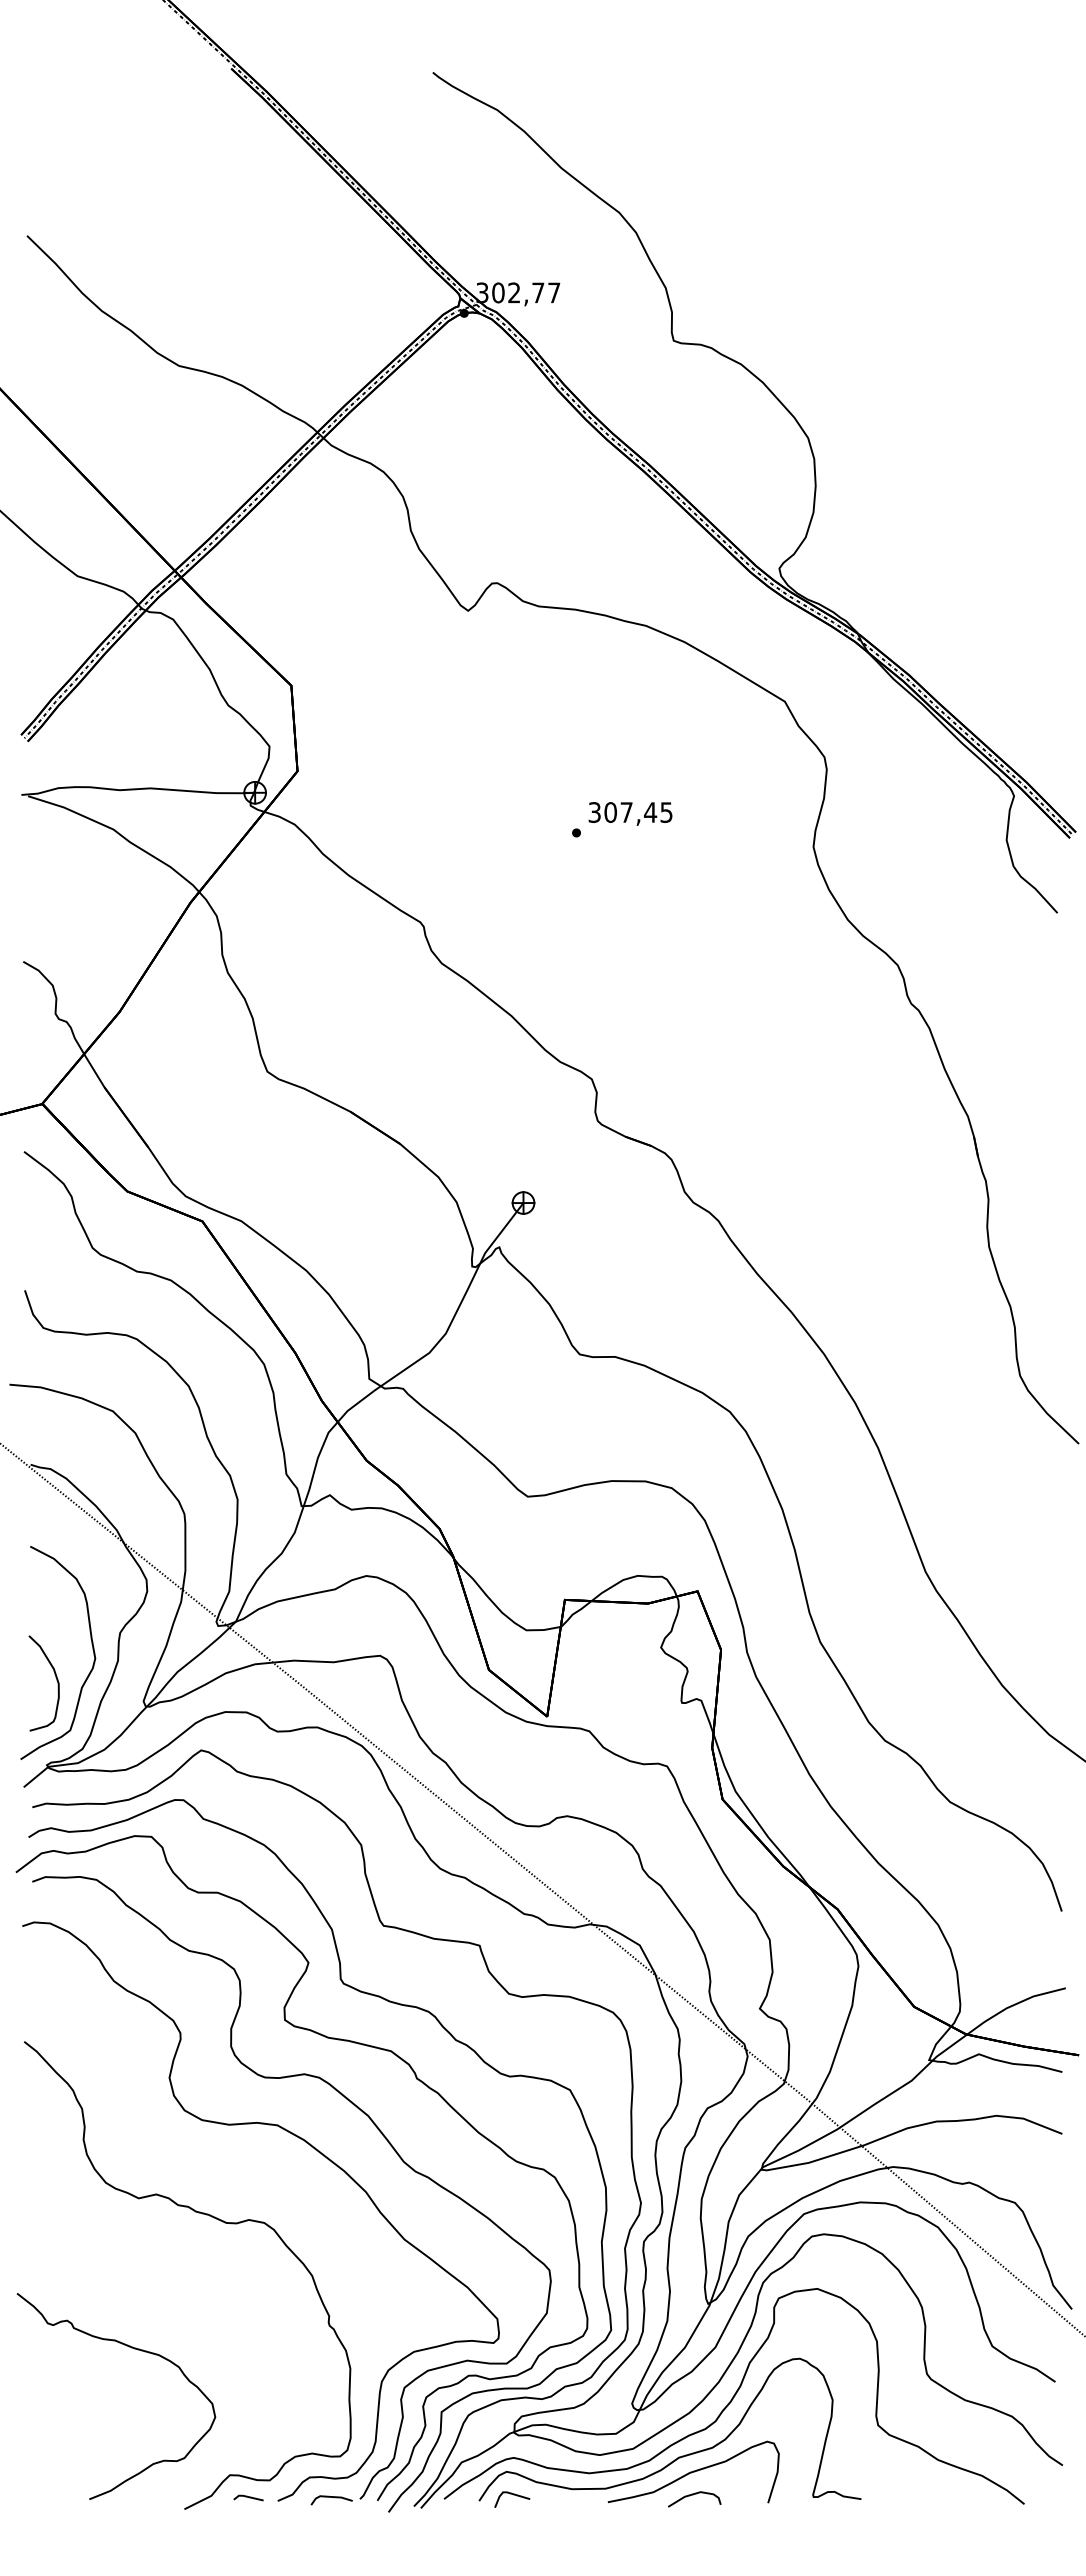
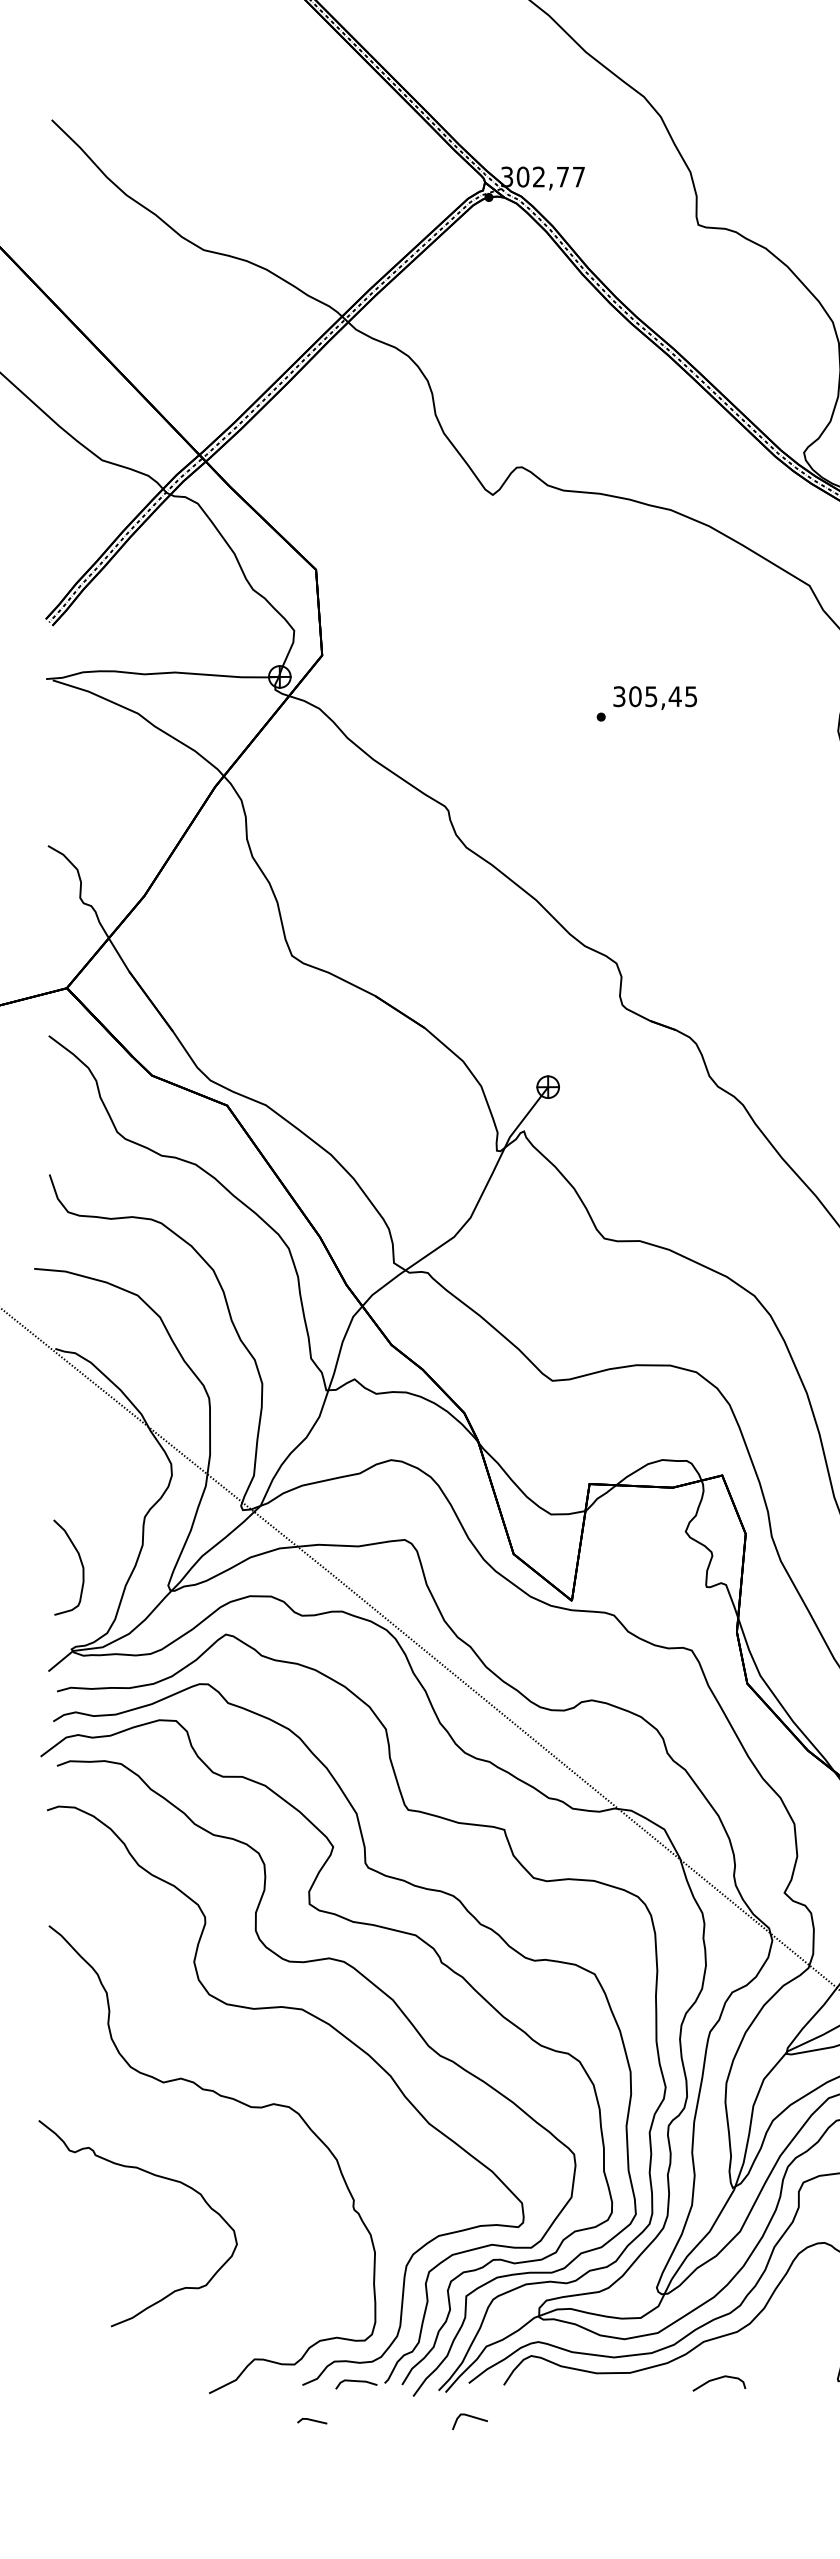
text: (626, 812) -> (651, 696), 307,45 -> 305,45
curve: (91, 1644) -> (116, 1528), removed
curve: (131, 2348) -> (153, 2175), moved
curve: (693, 2471) -> (718, 2355), removed
line: (513, 2495) -> (471, 2417), moved
line: (248, 2497) -> (312, 2420), moved

